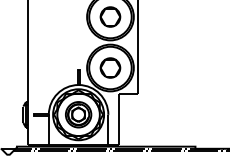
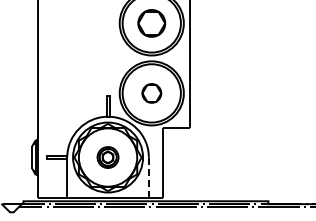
part: (110, 68) -> (151, 93), size x0.7
part: (78, 114) -> (107, 157), size x0.6
line: (108, 130) -> (148, 178), solid -> dashed

